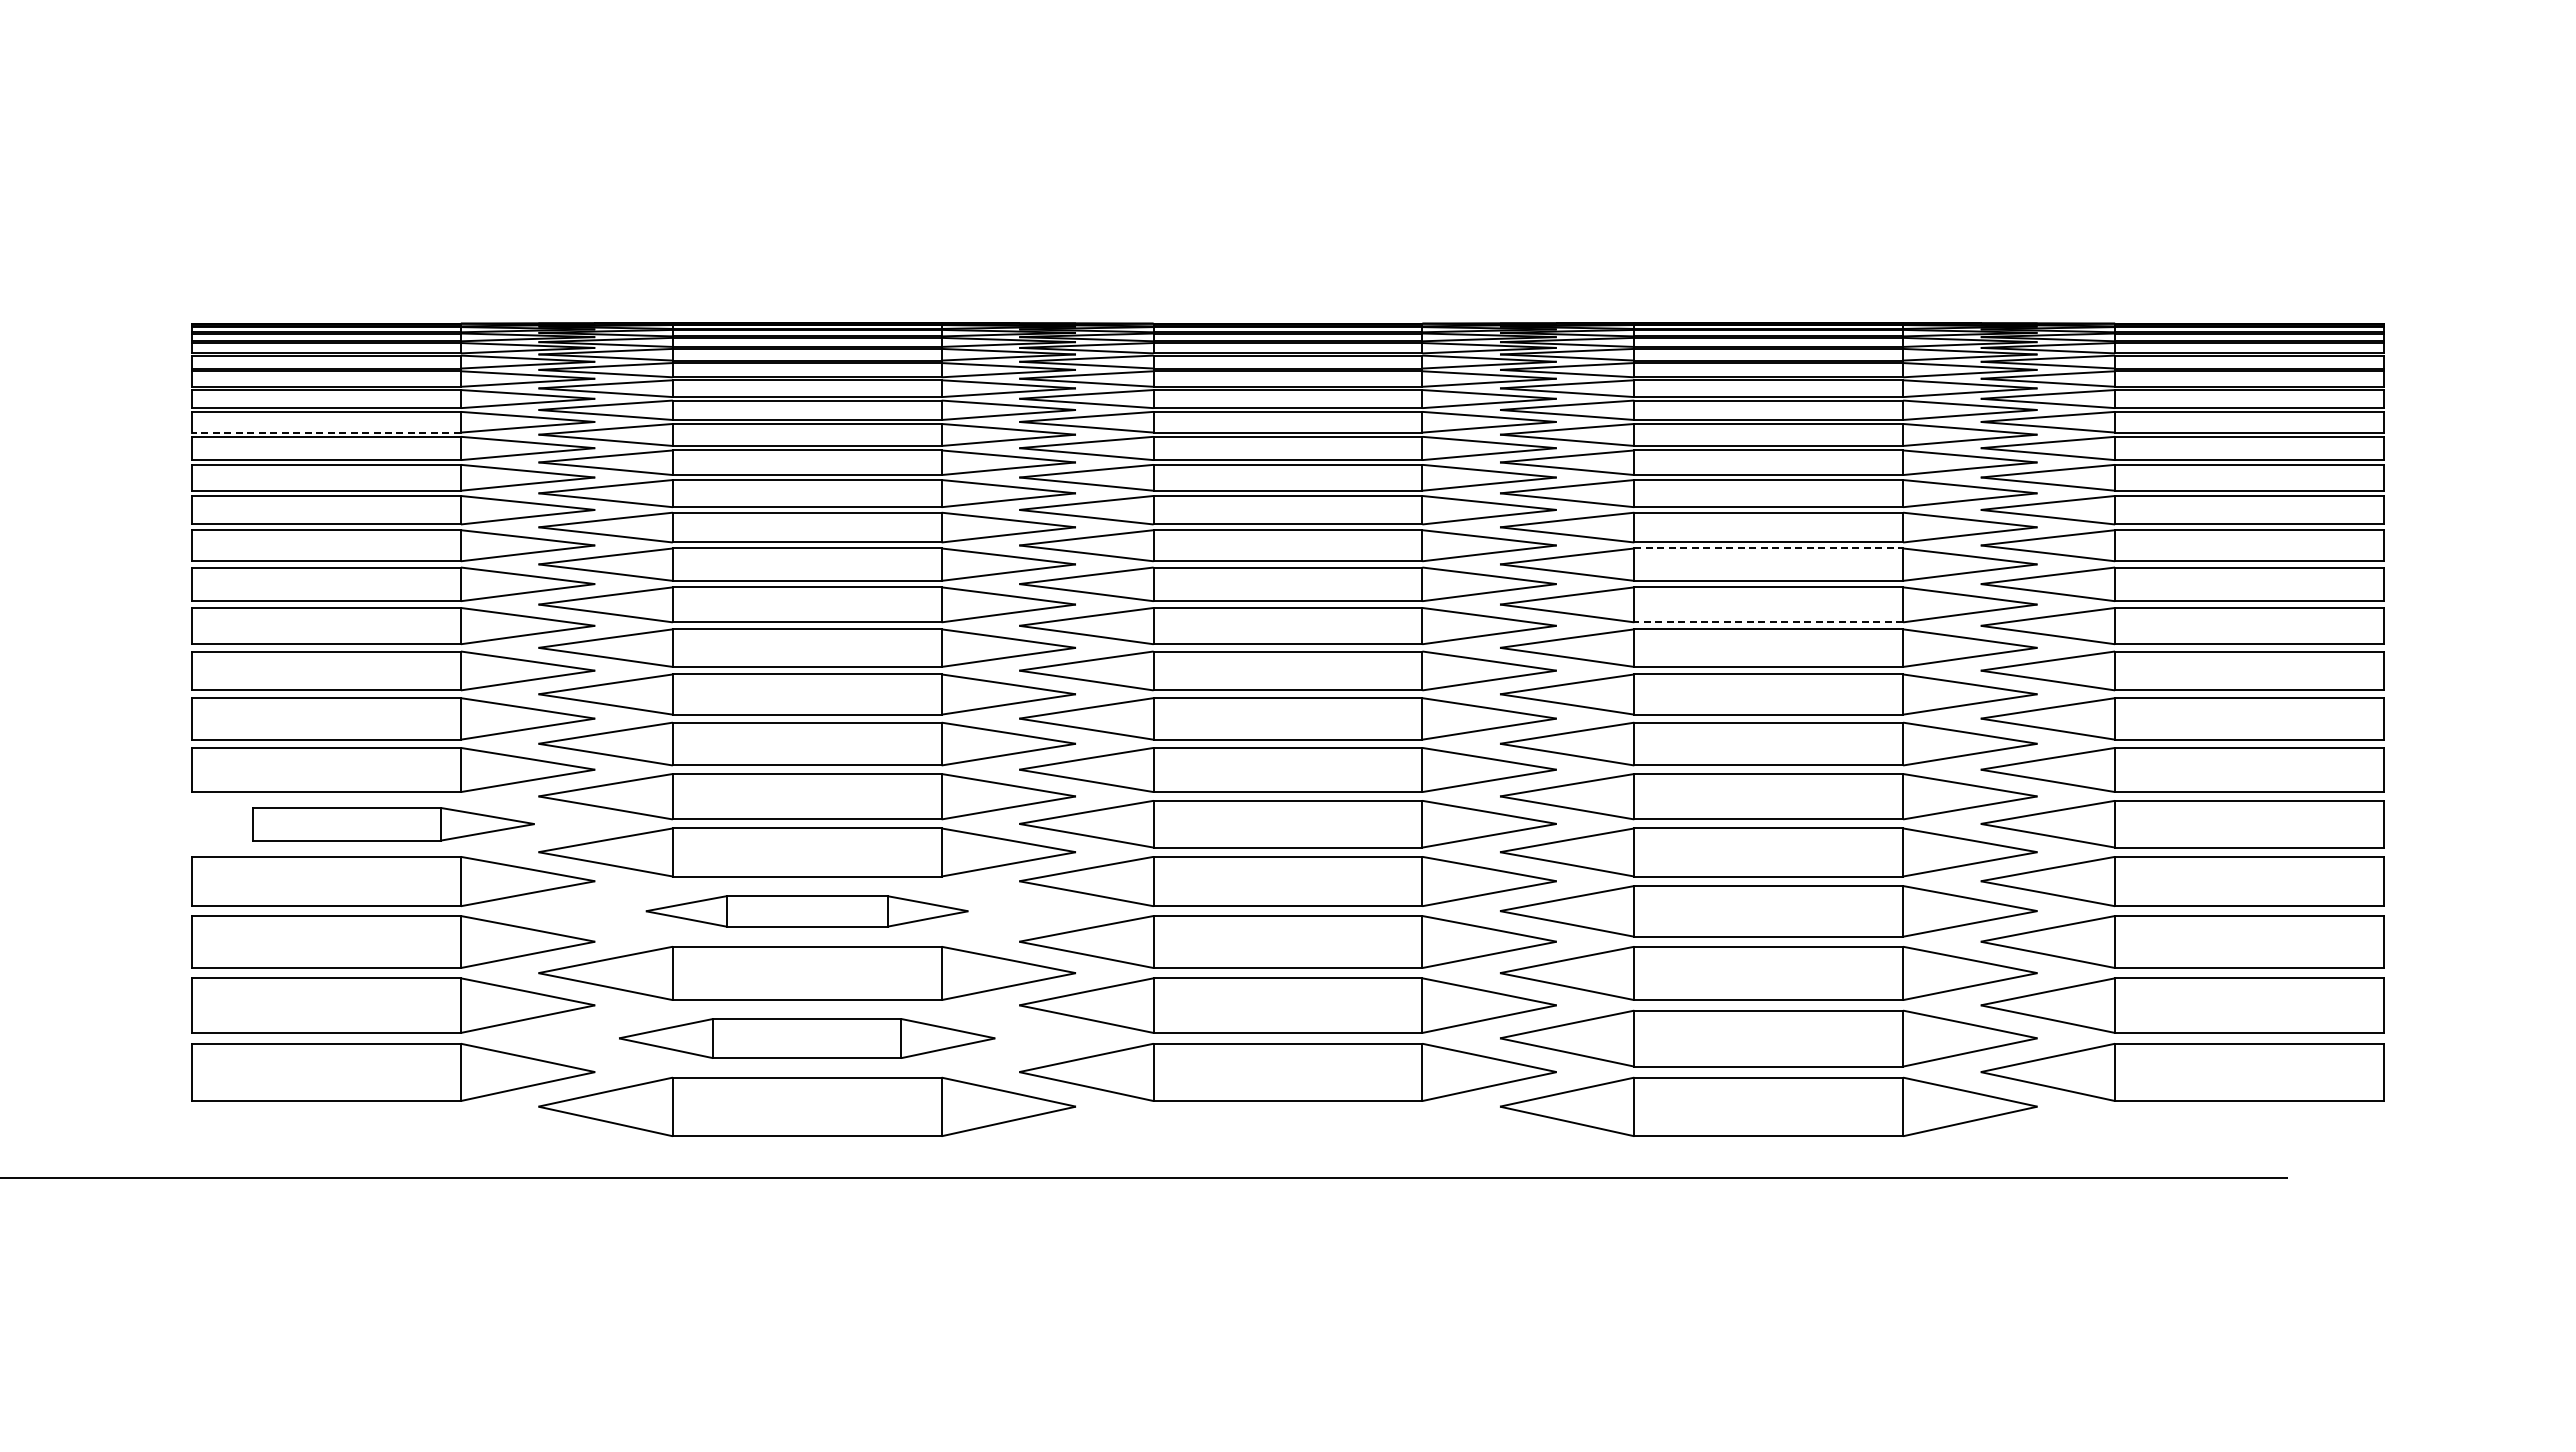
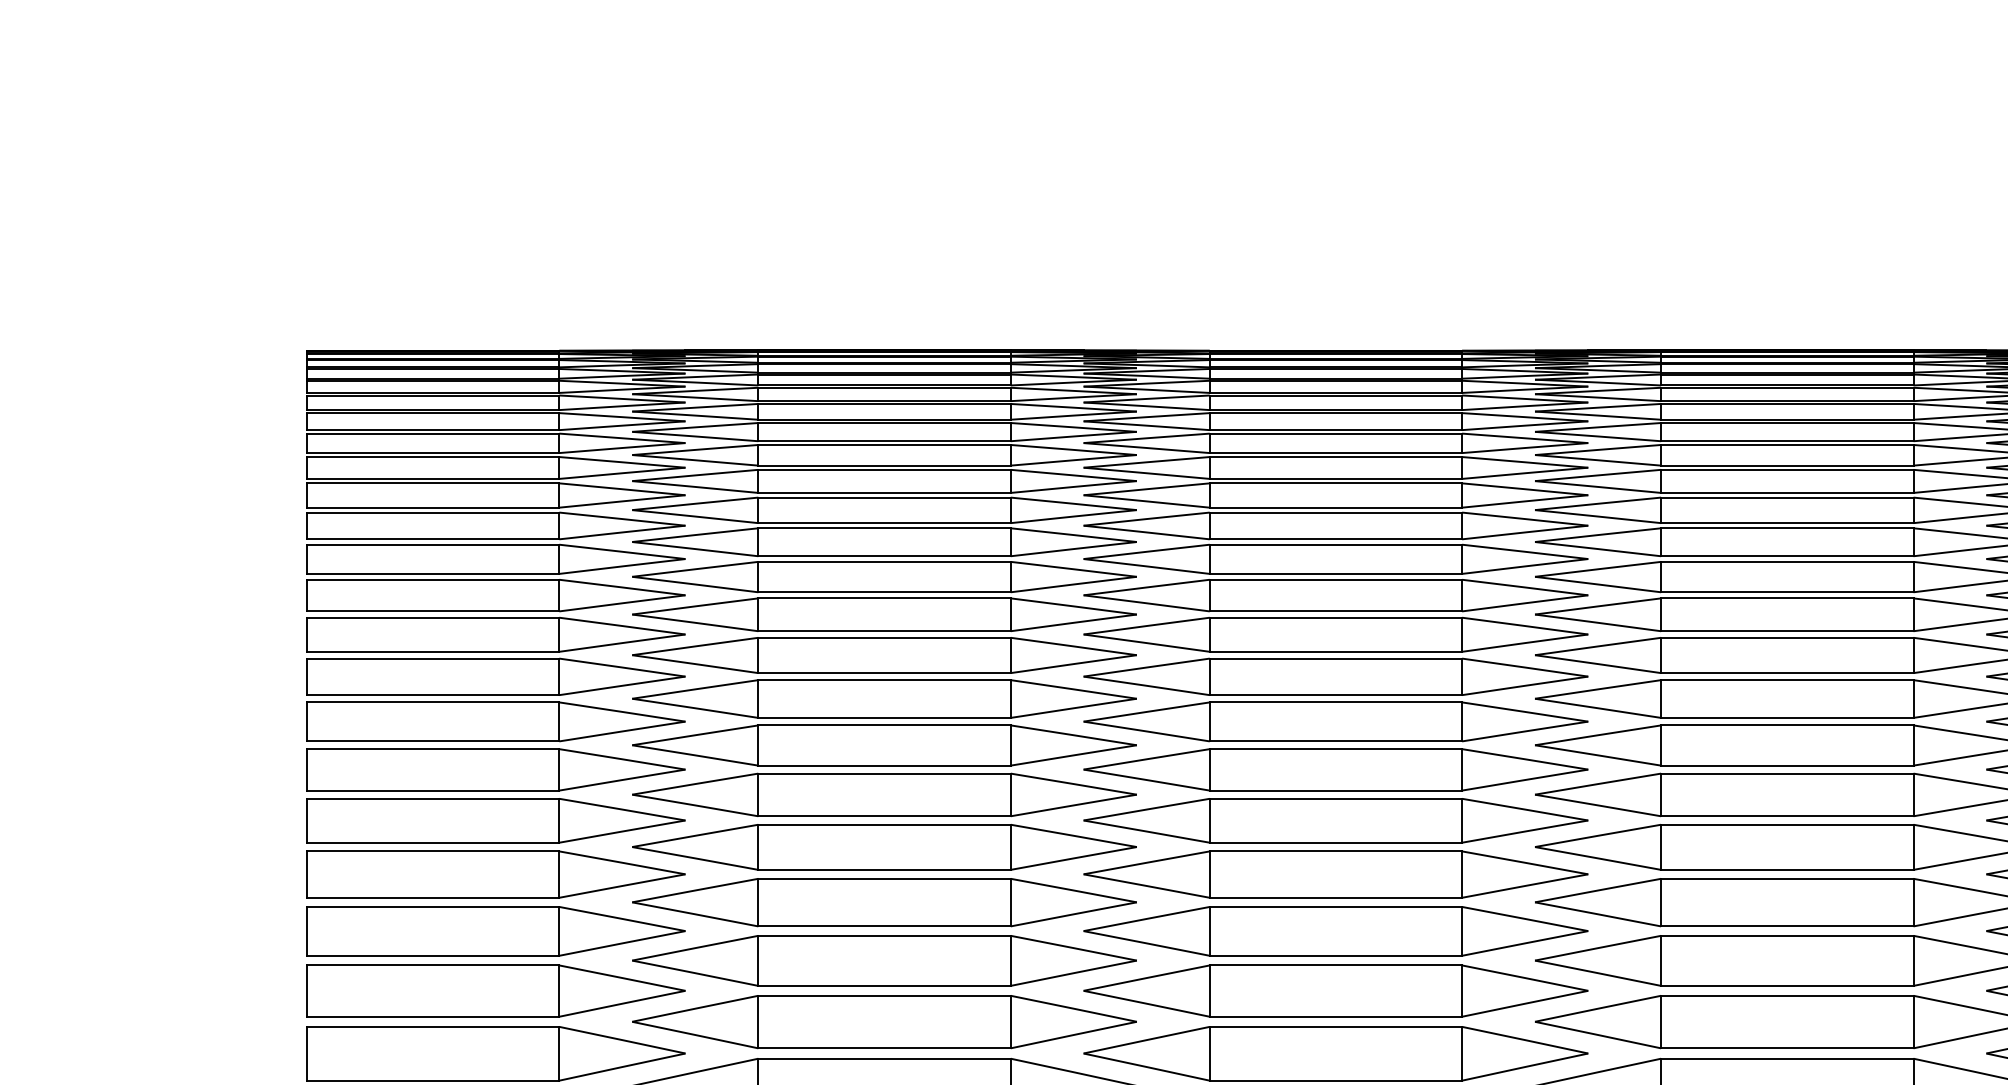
line: (325, 432) -> (432, 452), dashed -> solid
line: (1769, 548) -> (1788, 561), dashed -> solid
line: (1768, 622) -> (1787, 631), dashed -> solid
part: (393, 824) -> (496, 821), size x1.43
part: (806, 911) -> (883, 902), size x1.67
part: (806, 1038) -> (883, 1021), size x1.43

